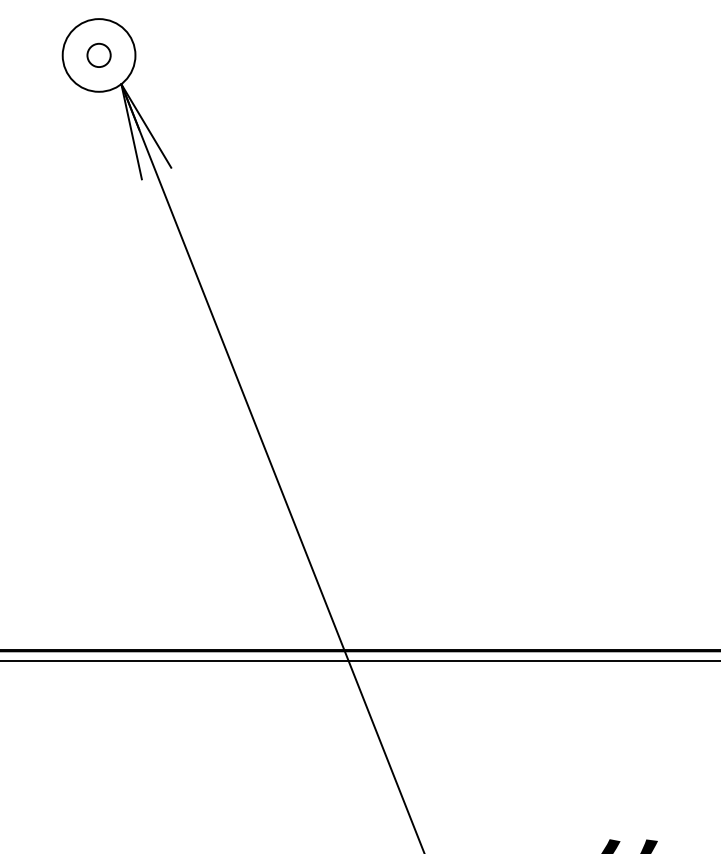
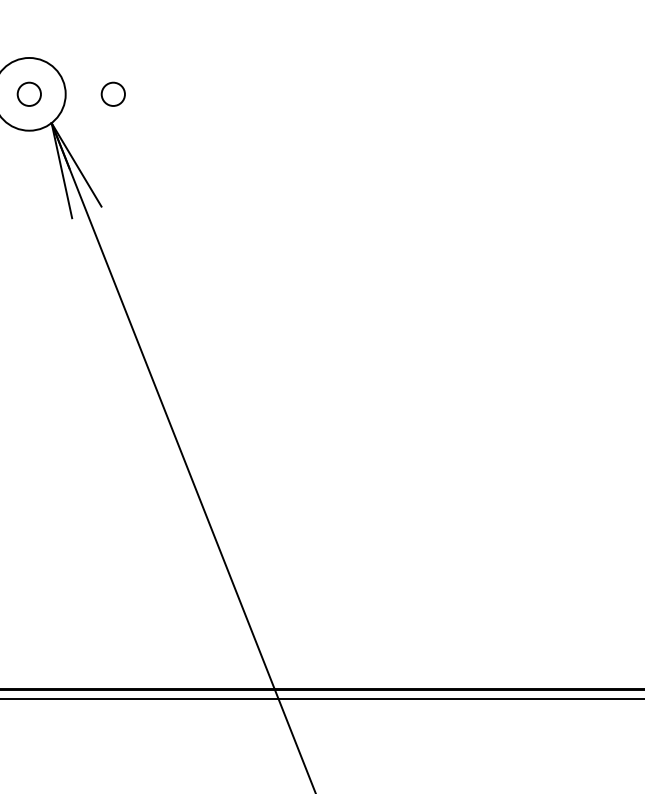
circle: (182, 54) -> (112, 93), added

